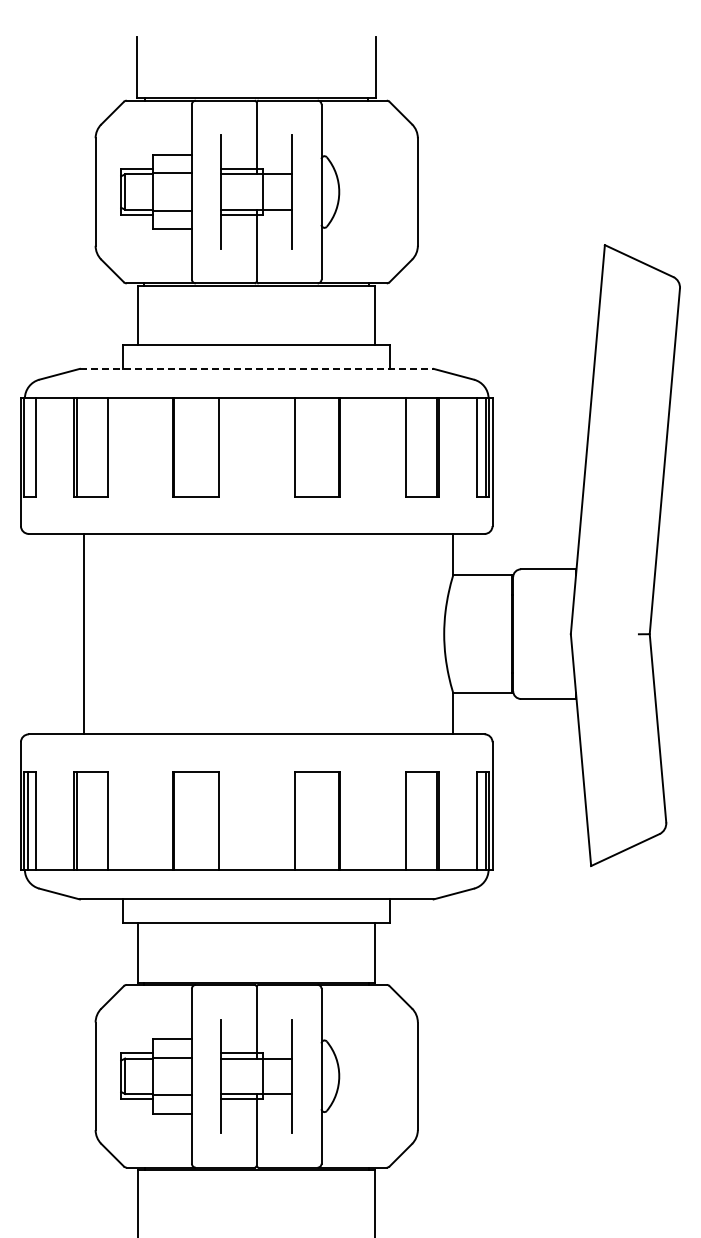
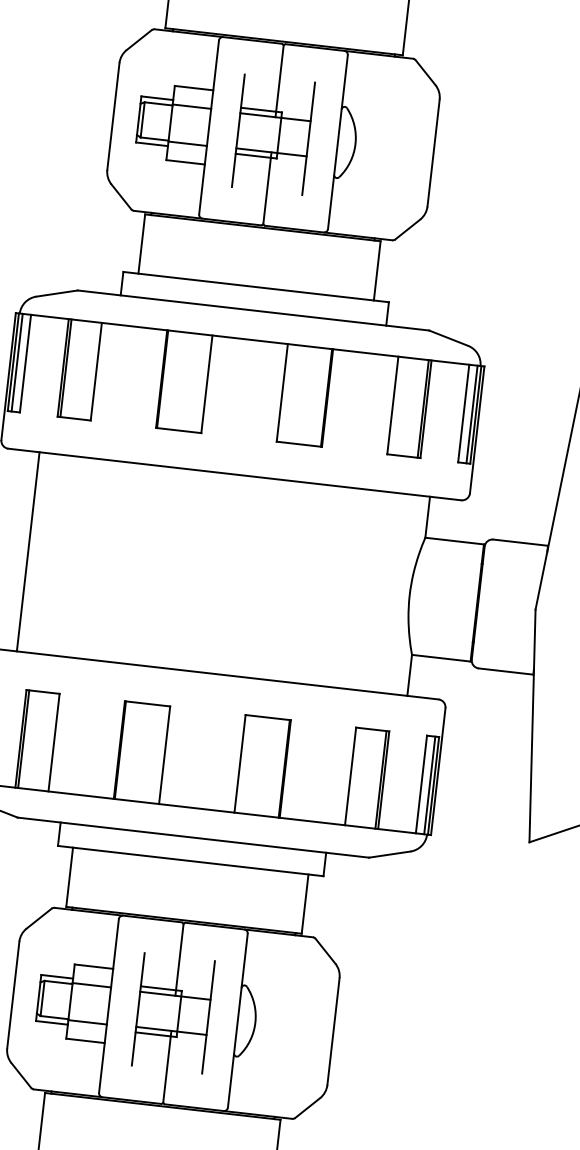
line: (256, 368) -> (253, 310), dashed -> solid
line: (27, 447) -> (16, 362), added
line: (84, 633) -> (28, 551), moved

